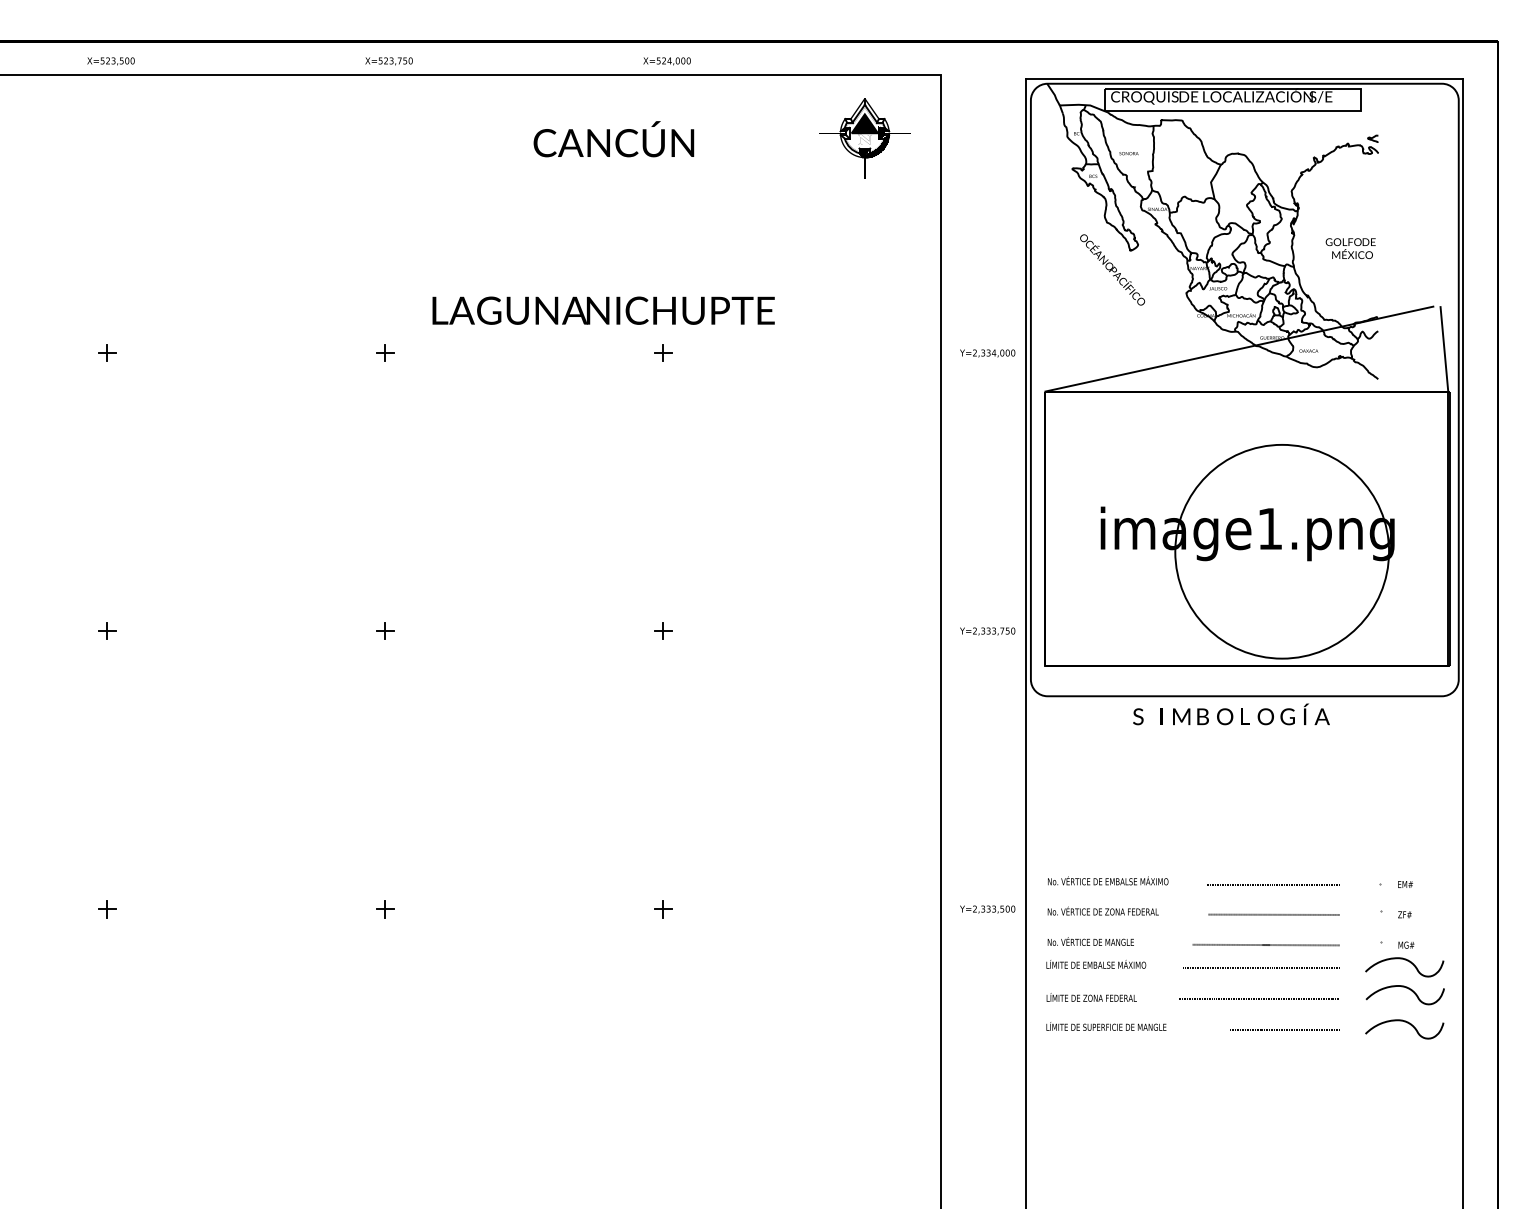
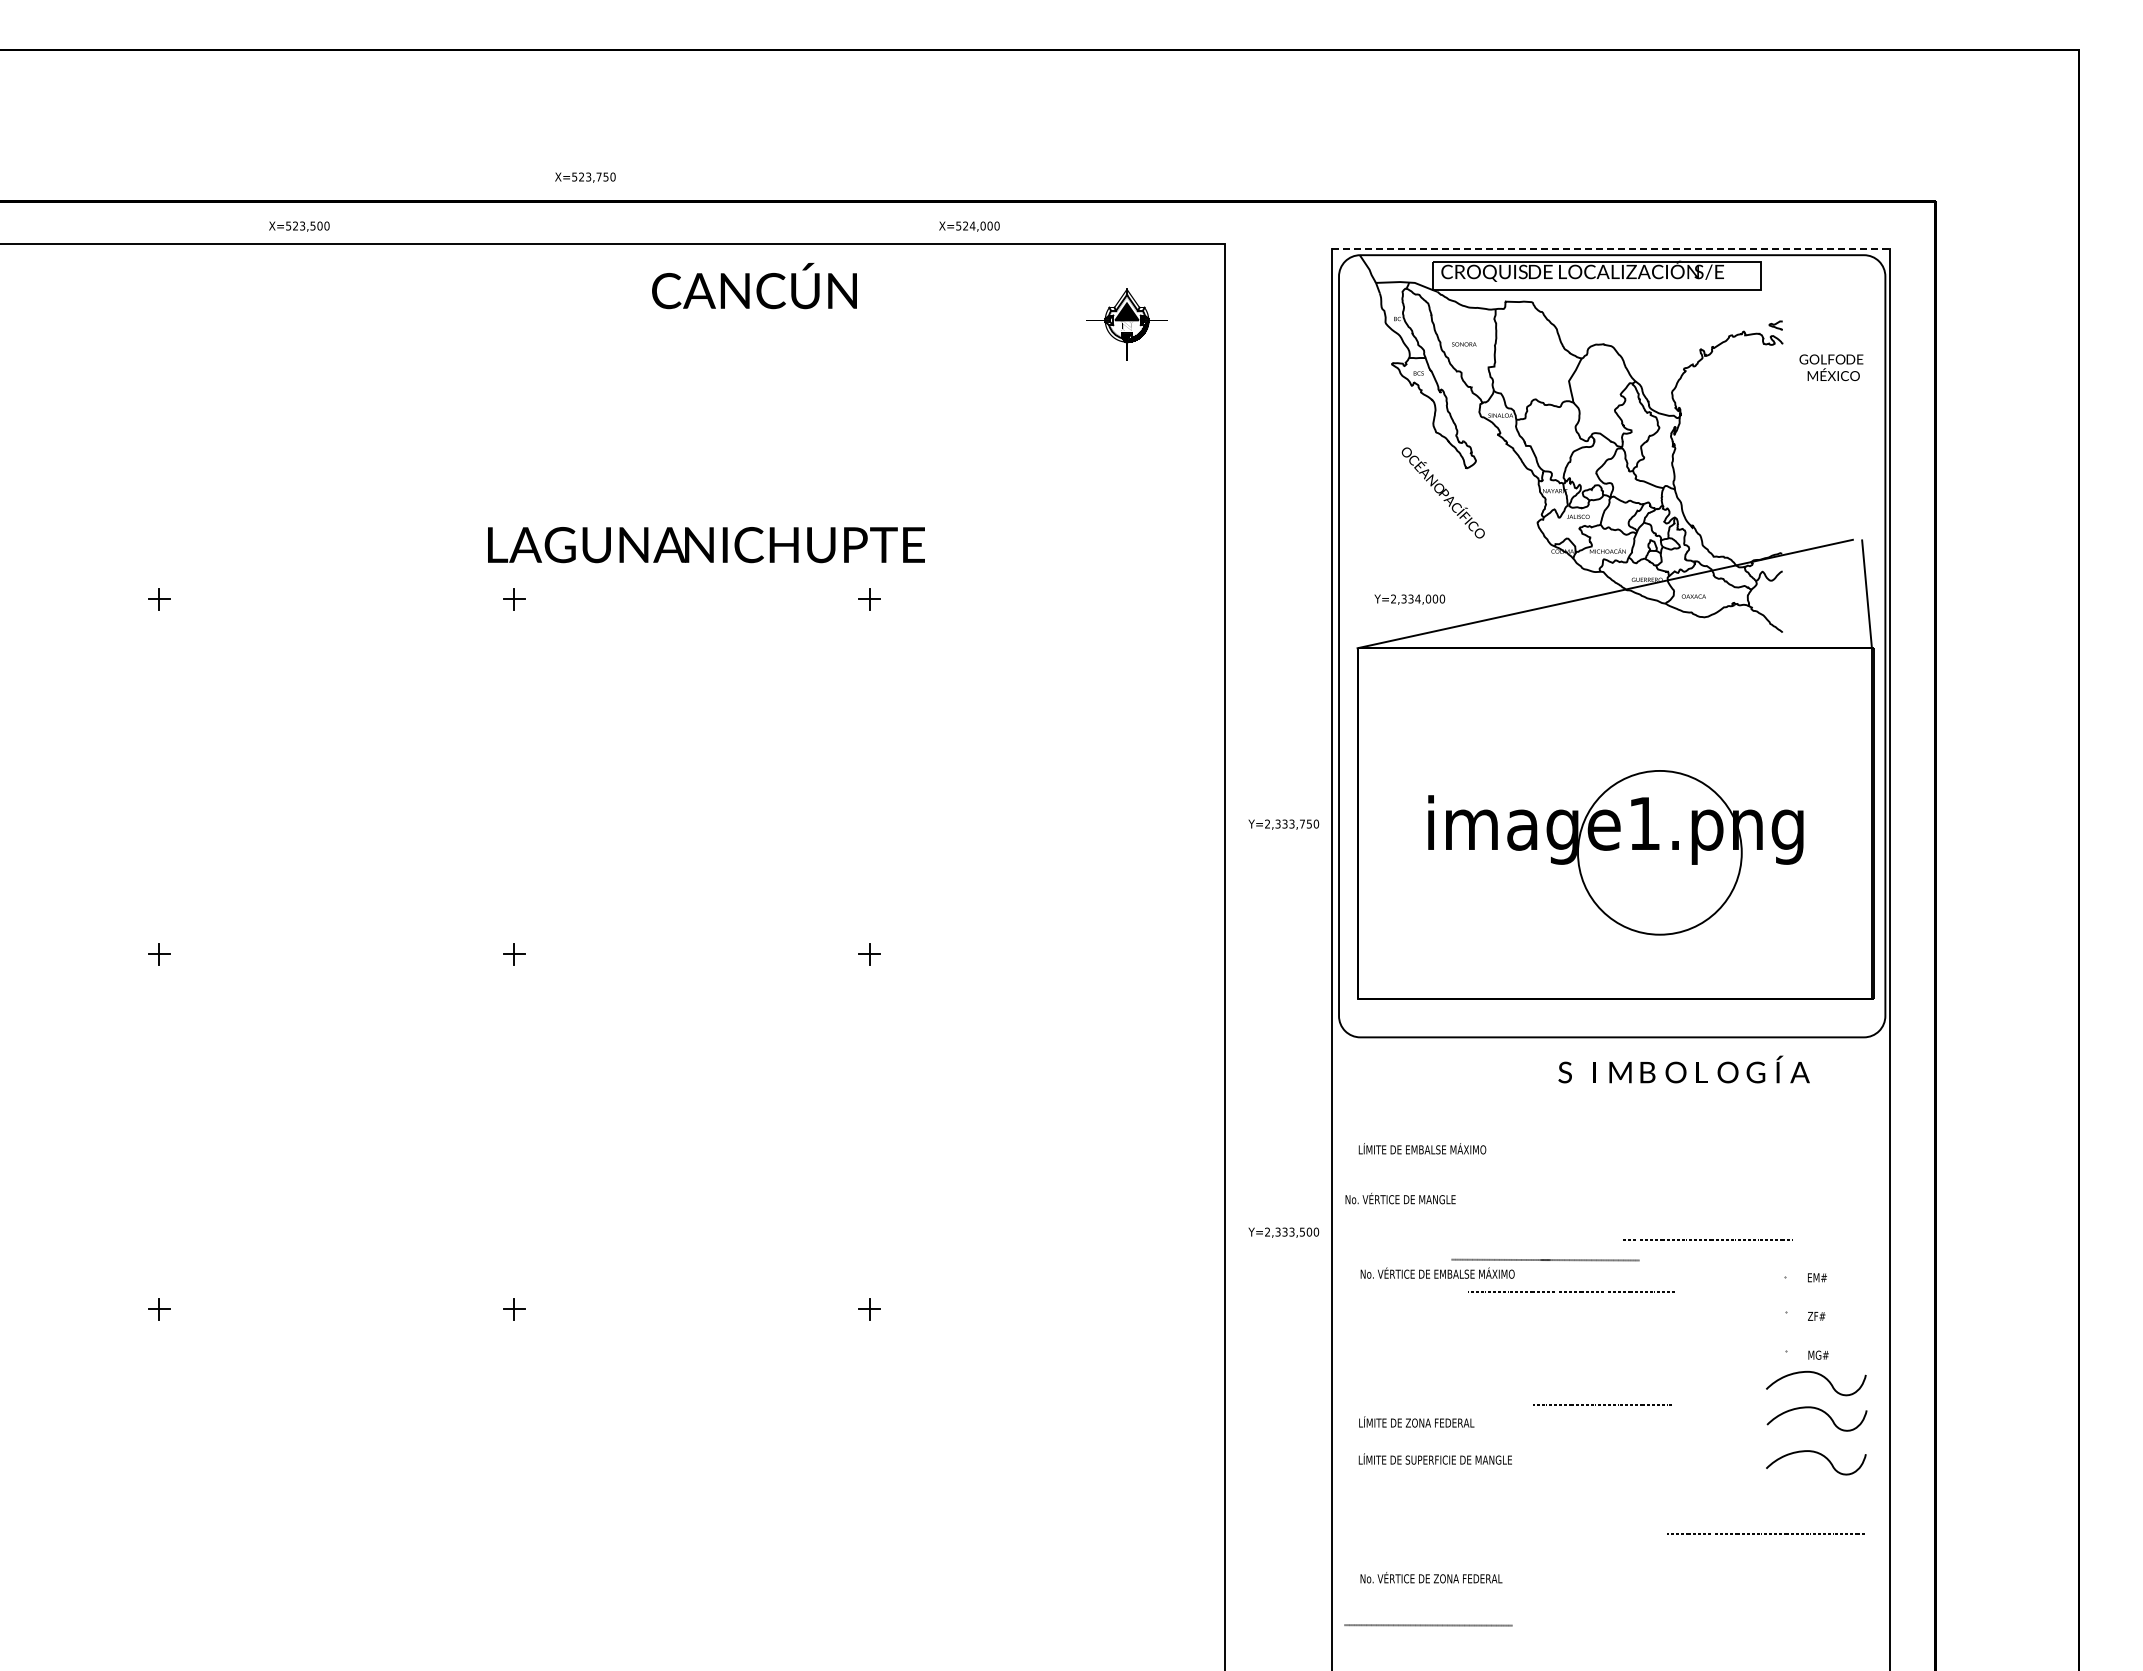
text: (111, 61) -> (299, 226), moved
text: (389, 61) -> (585, 177), moved
text: (667, 61) -> (969, 226), moved
line: (1244, 79) -> (1611, 249), solid -> dashed
part: (864, 138) -> (1126, 324), size x0.7
text: (613, 139) -> (754, 286), moved
text: (1350, 248) -> (1831, 367), moved
text: (603, 311) -> (706, 545), moved
text: (987, 353) -> (1409, 599), moved
circle: (1281, 551) -> (1659, 852), size x0.6
text: (987, 631) -> (1283, 824), moved
text: (1230, 714) -> (1683, 1069), moved
line: (1272, 884) -> (1706, 1239), moved
text: (987, 909) -> (1283, 1232), moved
text: (1103, 910) -> (1431, 1577), moved
line: (1274, 914) -> (1428, 1625), moved
text: (1090, 941) -> (1400, 1198), moved
line: (1266, 944) -> (1545, 1259), moved
text: (1096, 964) -> (1422, 1148), moved
line: (1259, 967) -> (1765, 1533), moved
line: (1258, 997) -> (1571, 1291), moved
line: (1284, 1029) -> (1603, 1404), moved

